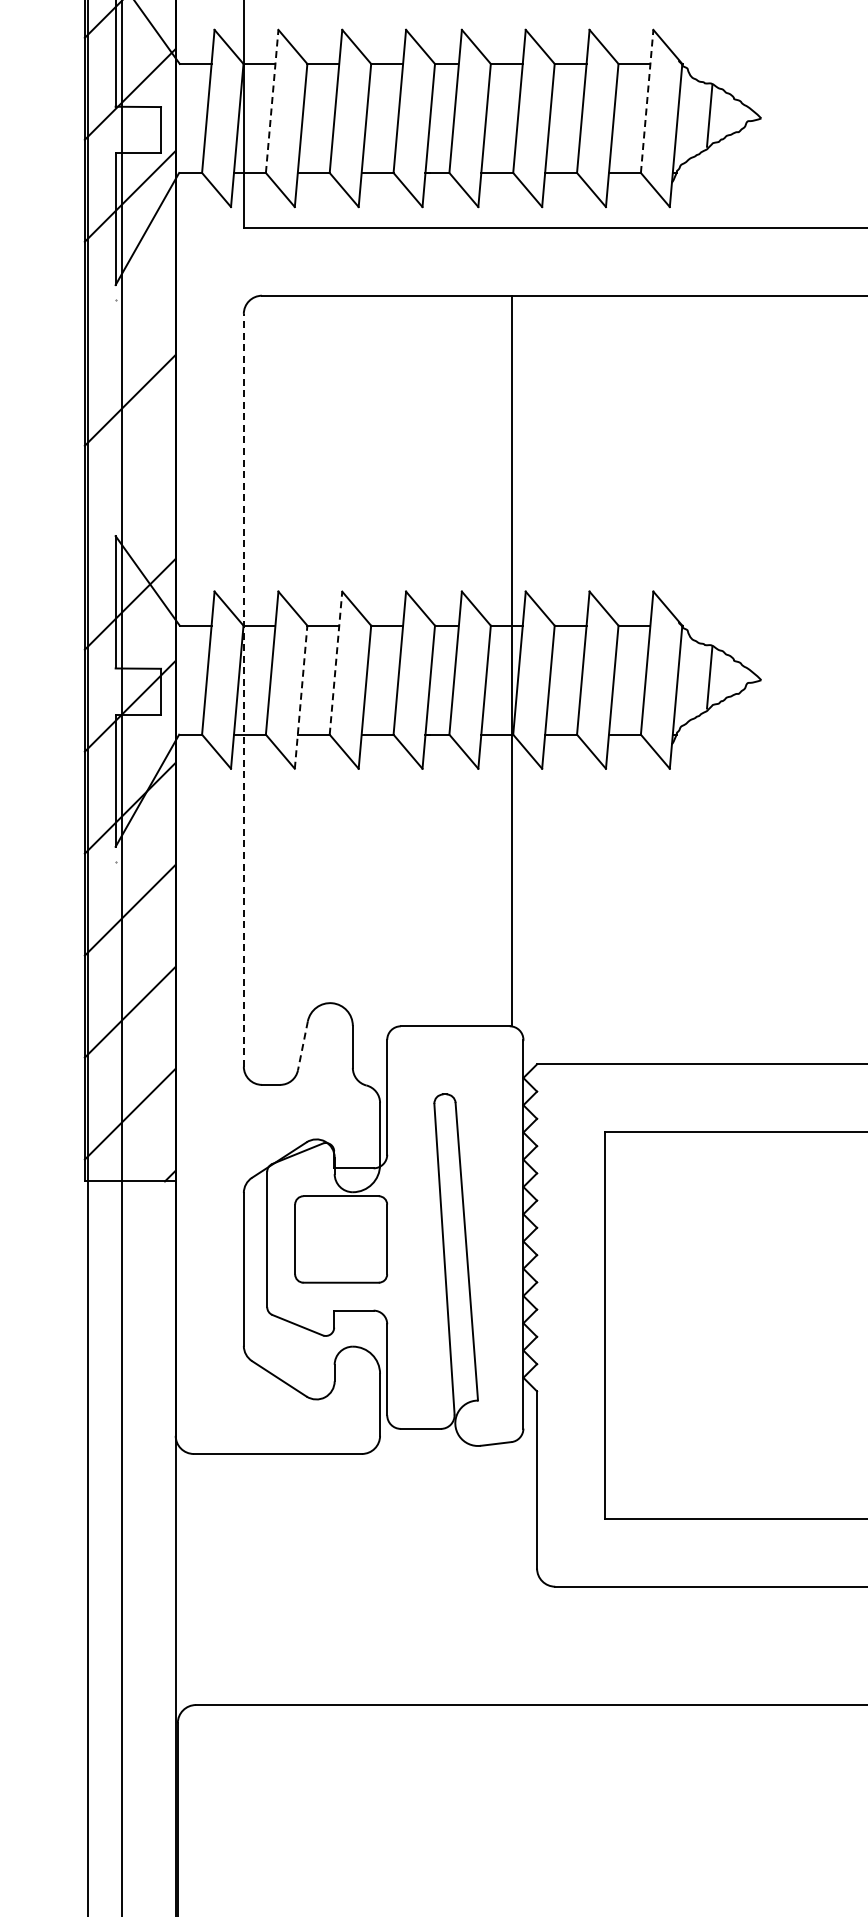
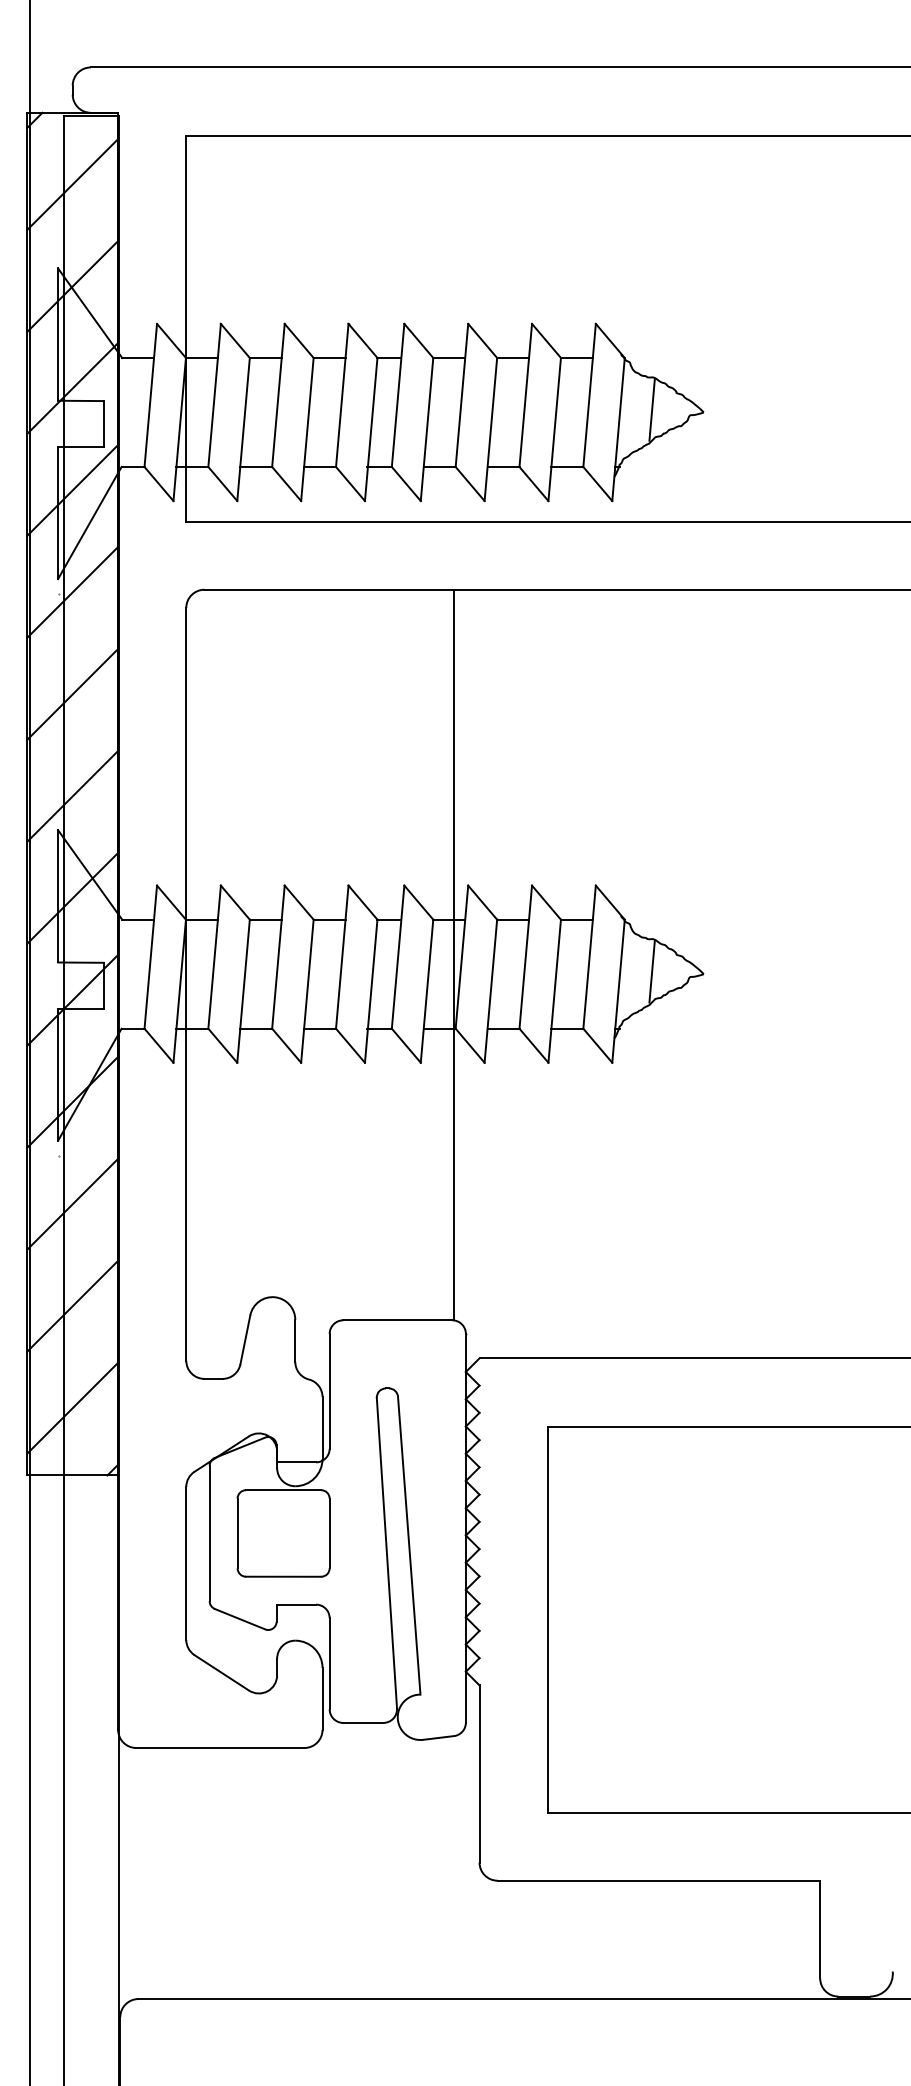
line: (272, 101) -> (214, 395), dashed -> solid
line: (647, 101) -> (589, 395), dashed -> solid
line: (130, 297) -> (72, 591), added
line: (130, 501) -> (72, 795), added
line: (336, 663) -> (278, 957), dashed -> solid
line: (244, 689) -> (186, 983), dashed -> solid
line: (301, 697) -> (243, 991), dashed -> solid
line: (303, 1045) -> (245, 1339), dashed -> solid

